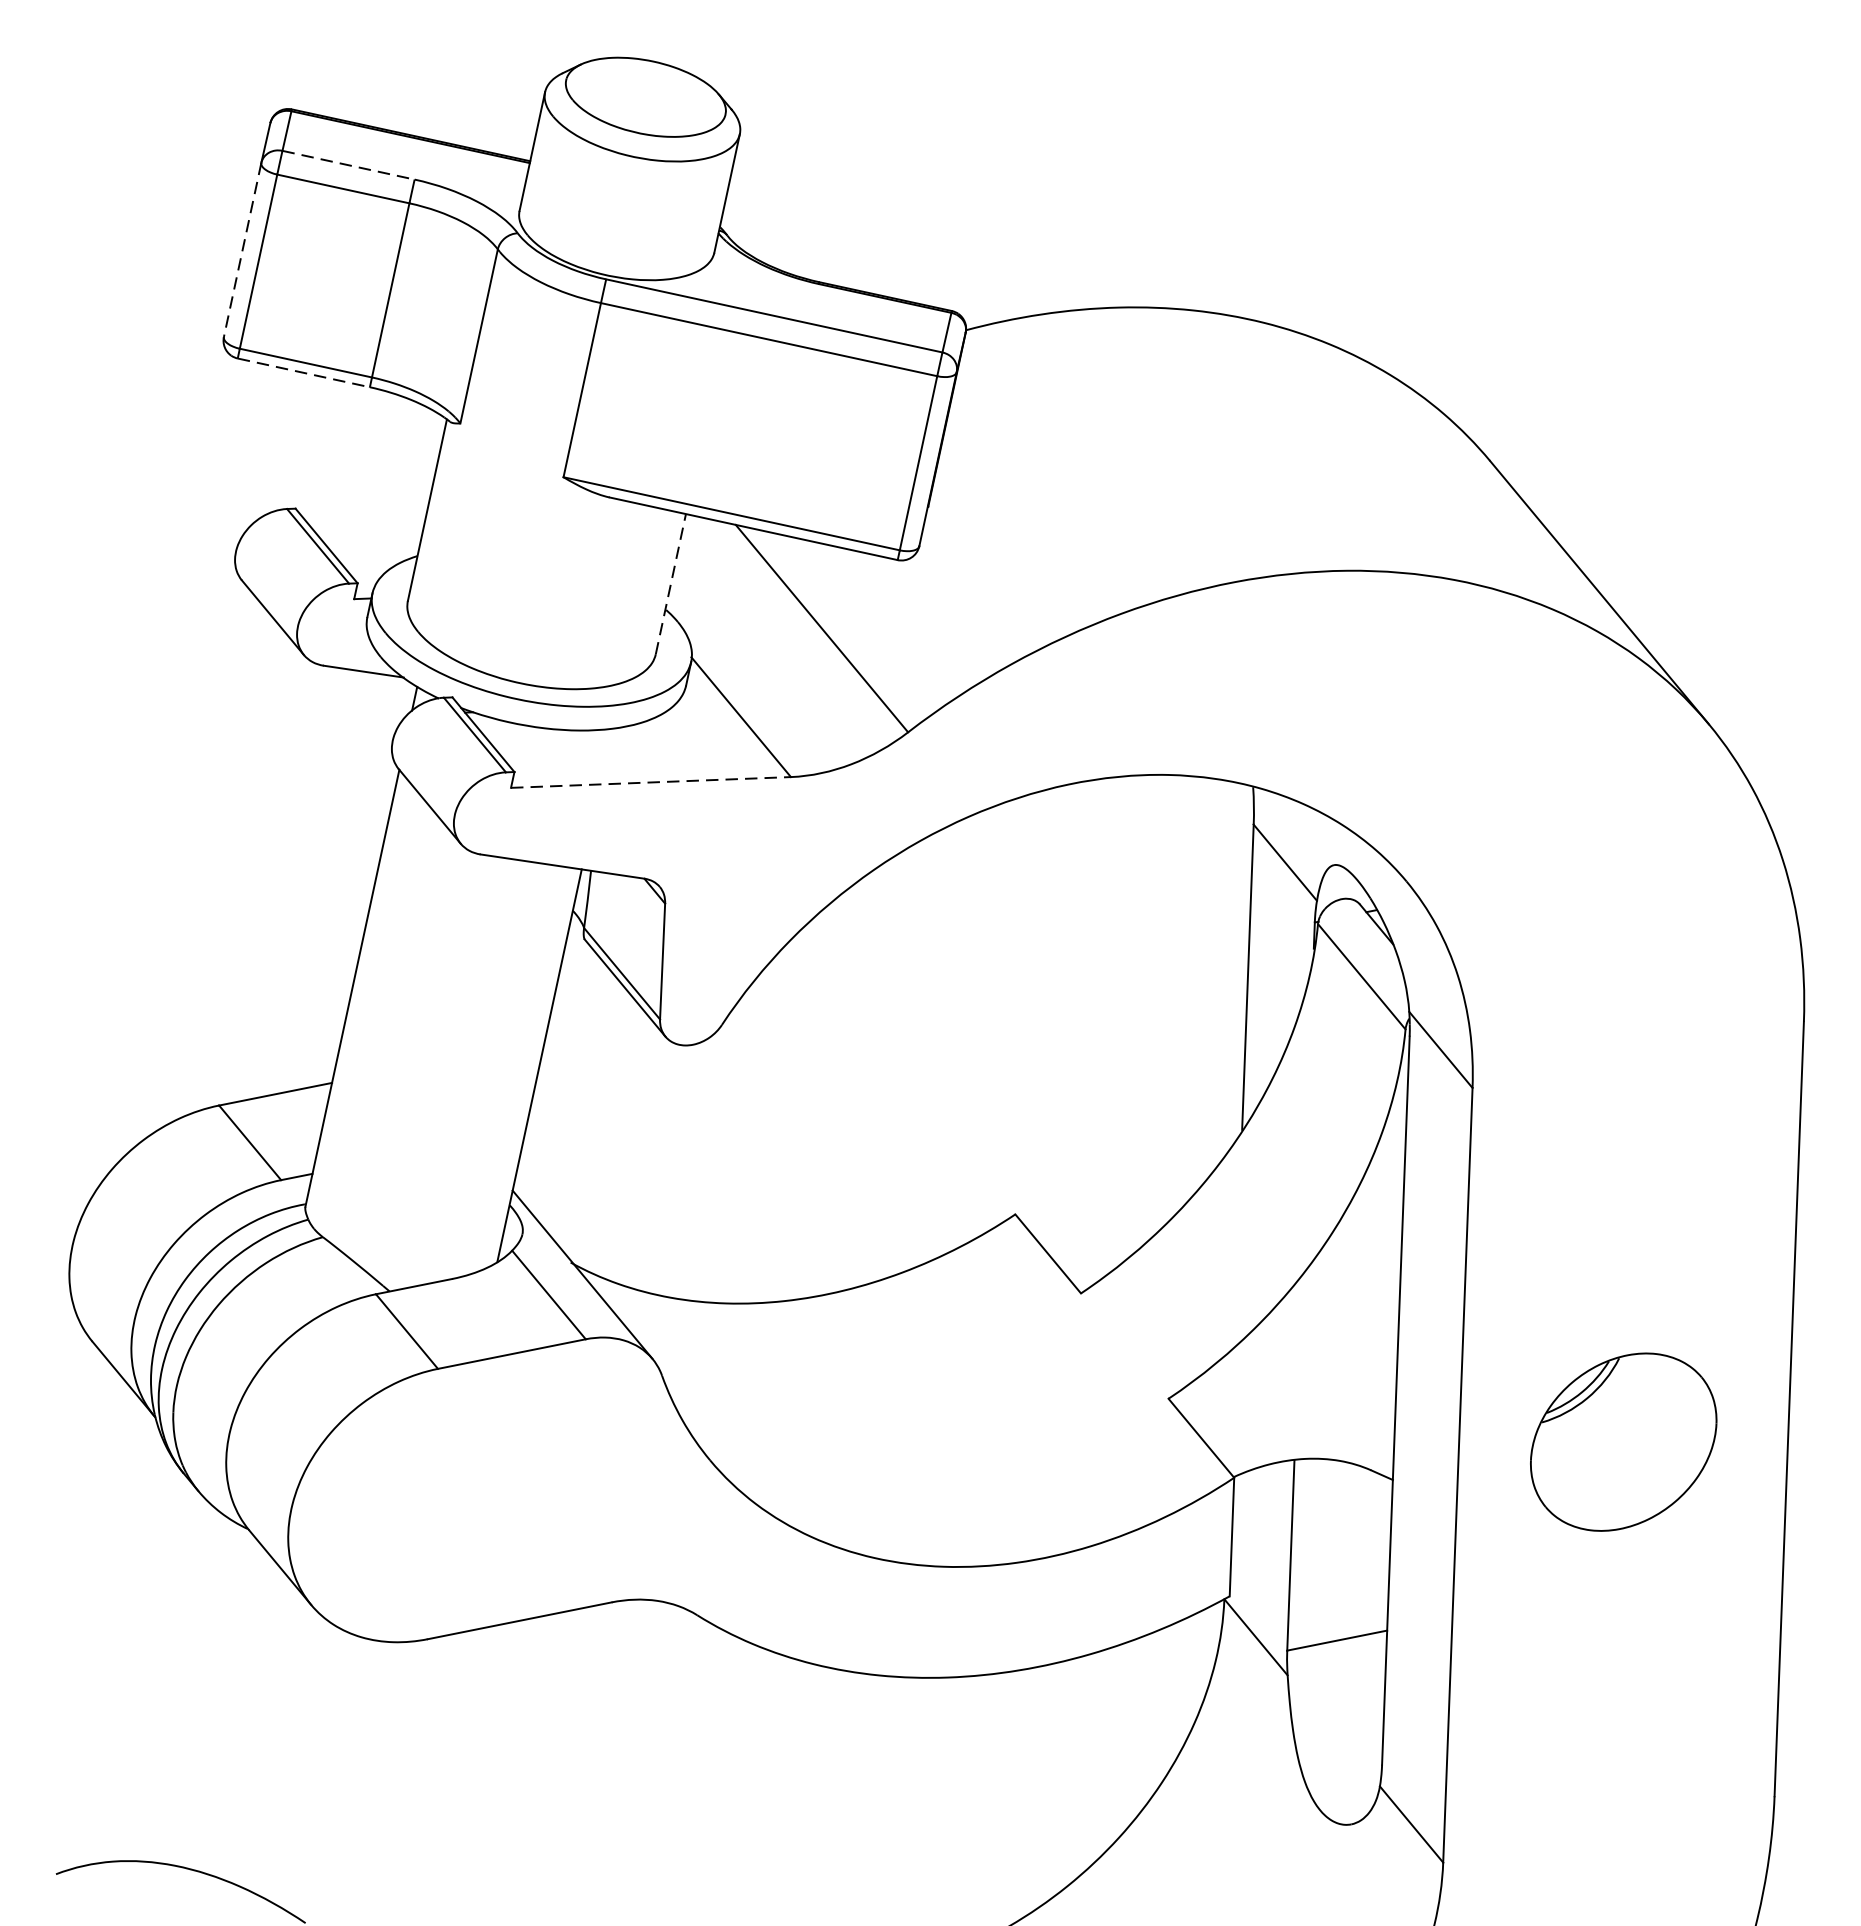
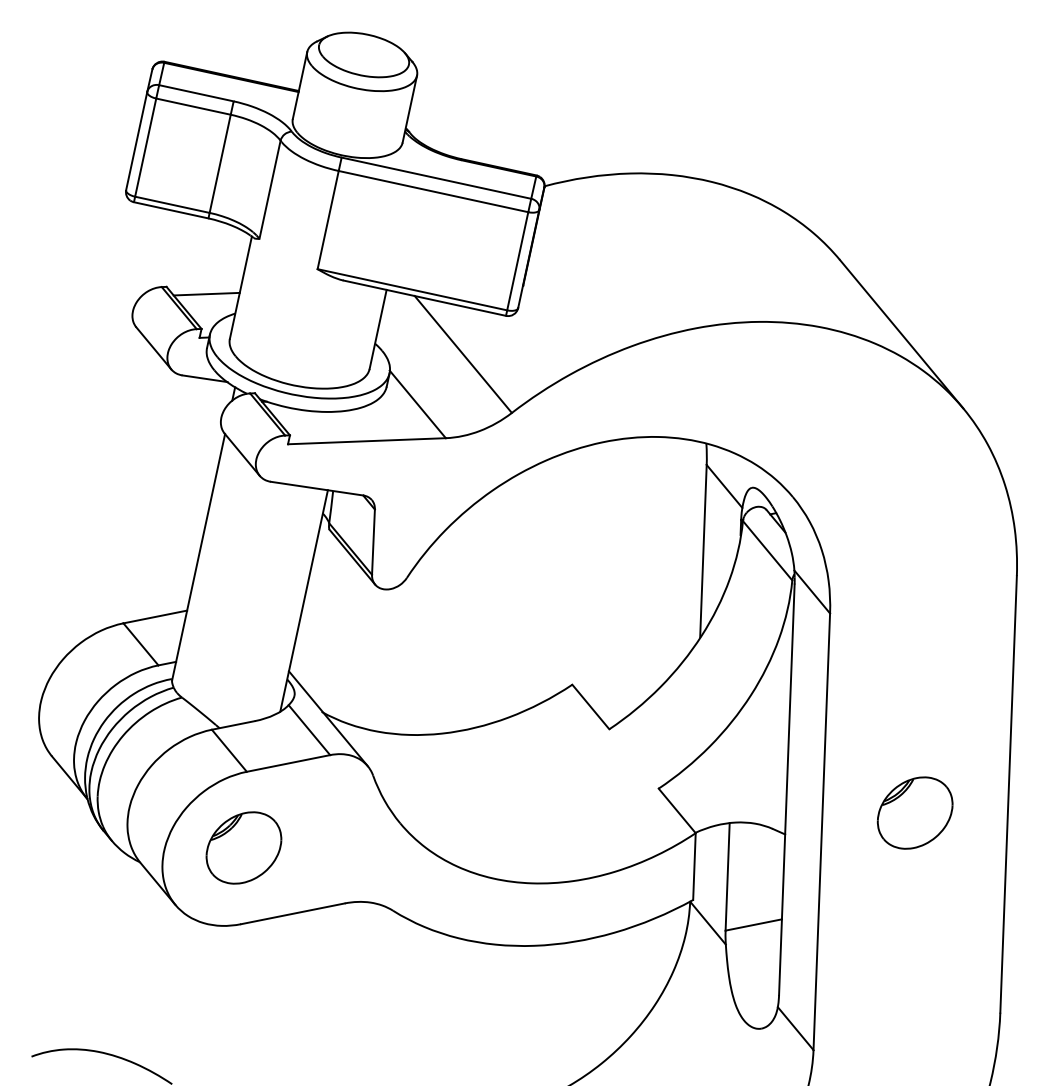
line: (348, 165) -> (196, 93), dashed -> solid
line: (242, 250) -> (136, 141), dashed -> solid
line: (304, 373) -> (171, 210), dashed -> solid
line: (366, 520) -> (206, 293), added
line: (671, 582) -> (378, 328), dashed -> solid
line: (650, 782) -> (366, 441), dashed -> solid
part: (1622, 1441) -> (914, 812), size x0.71
part: (432, 1503) -> (243, 847), added

